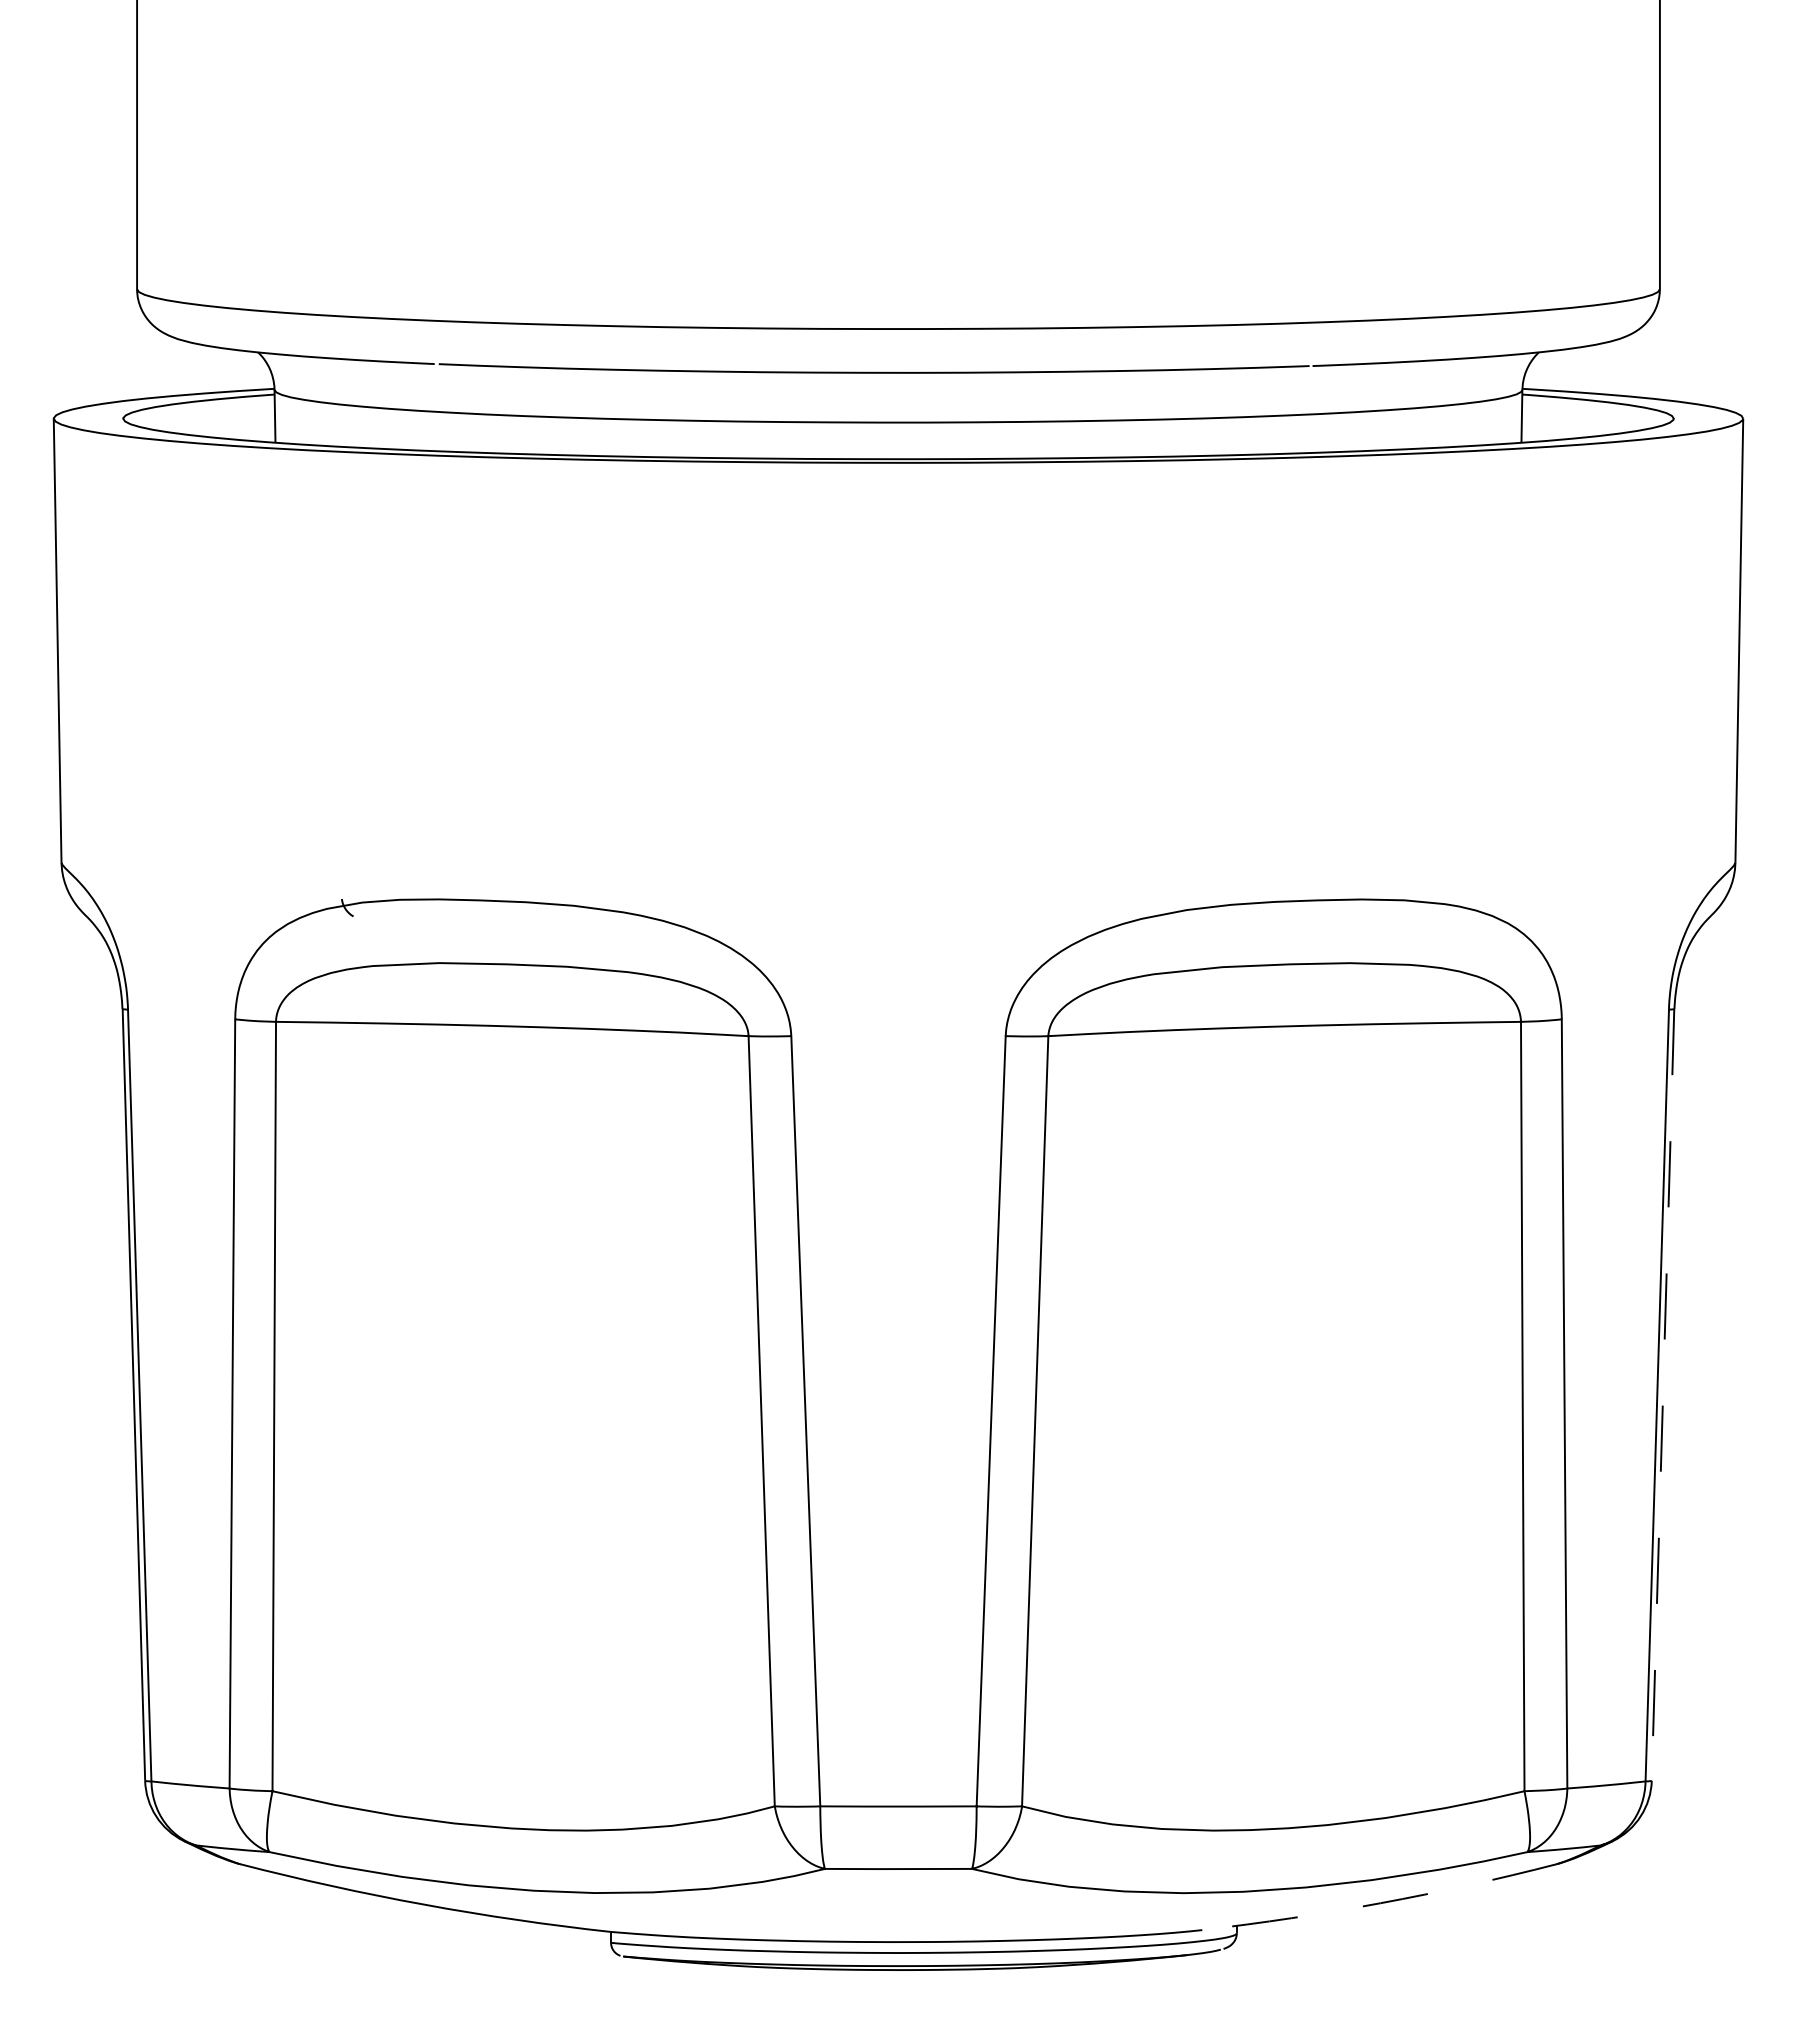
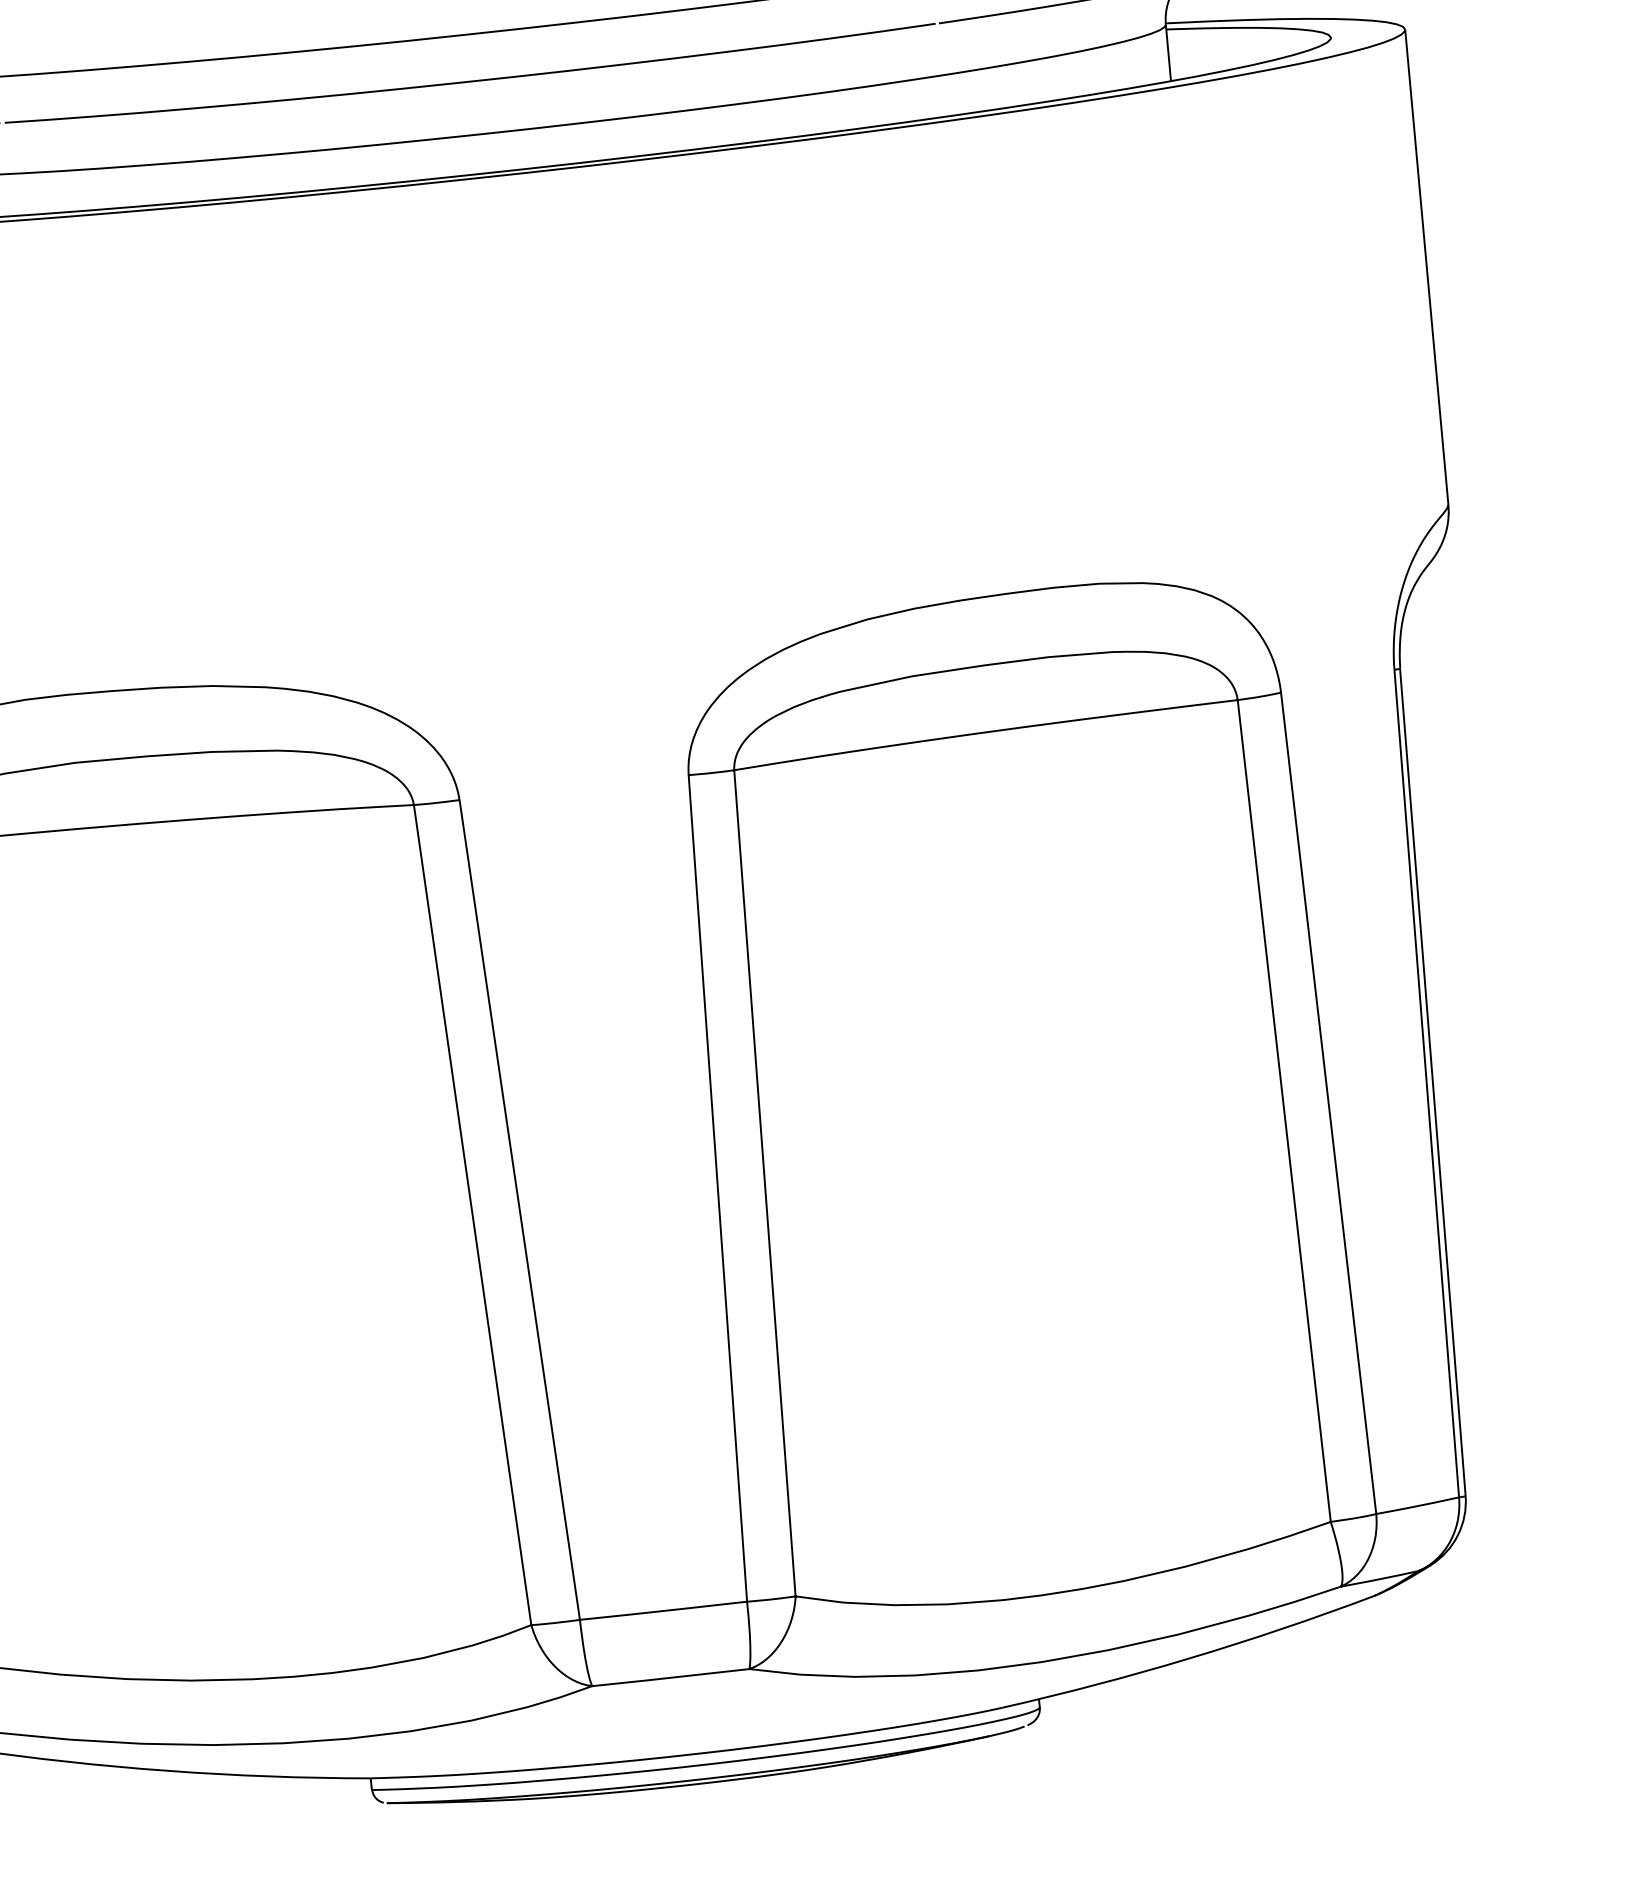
line: (1663, 1394) -> (1433, 1081), dashed -> solid
line: (1380, 1903) -> (1189, 1658), dashed -> solid

